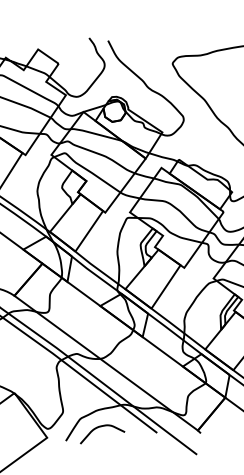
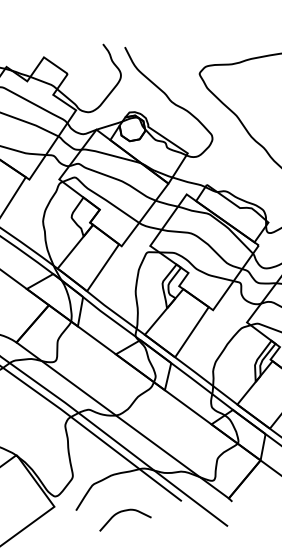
curve: (101, 427) -> (124, 512), moved

